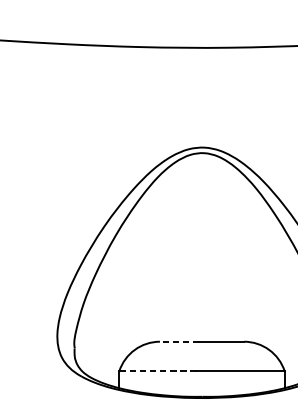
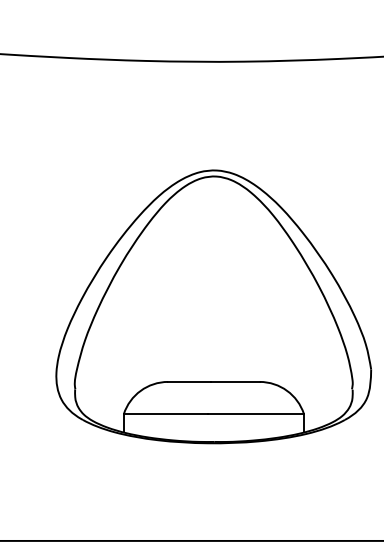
line: (179, 341) -> (189, 381), dashed -> solid
line: (157, 371) -> (165, 414), dashed -> solid

